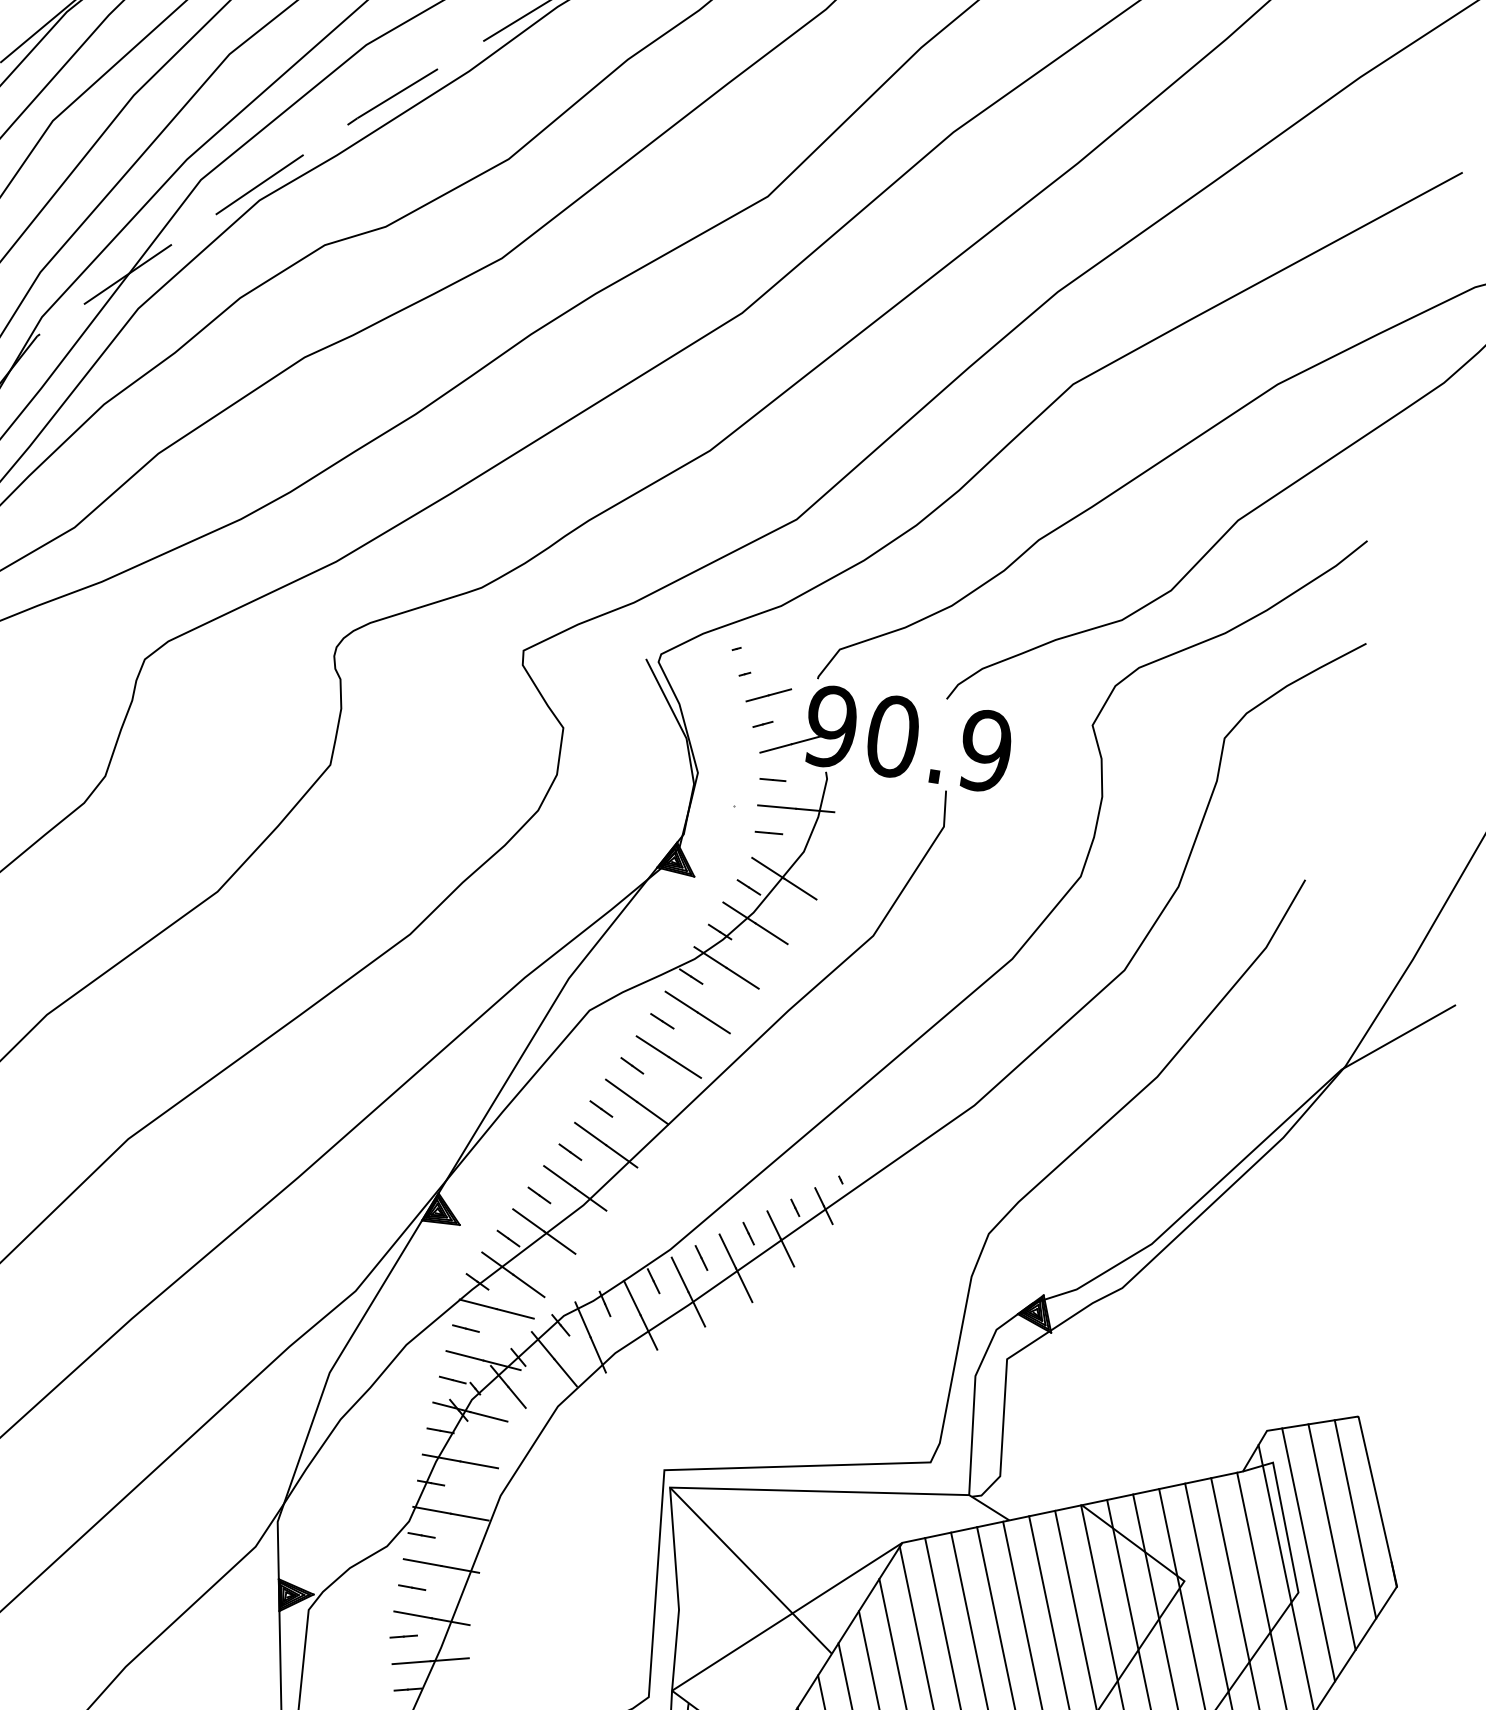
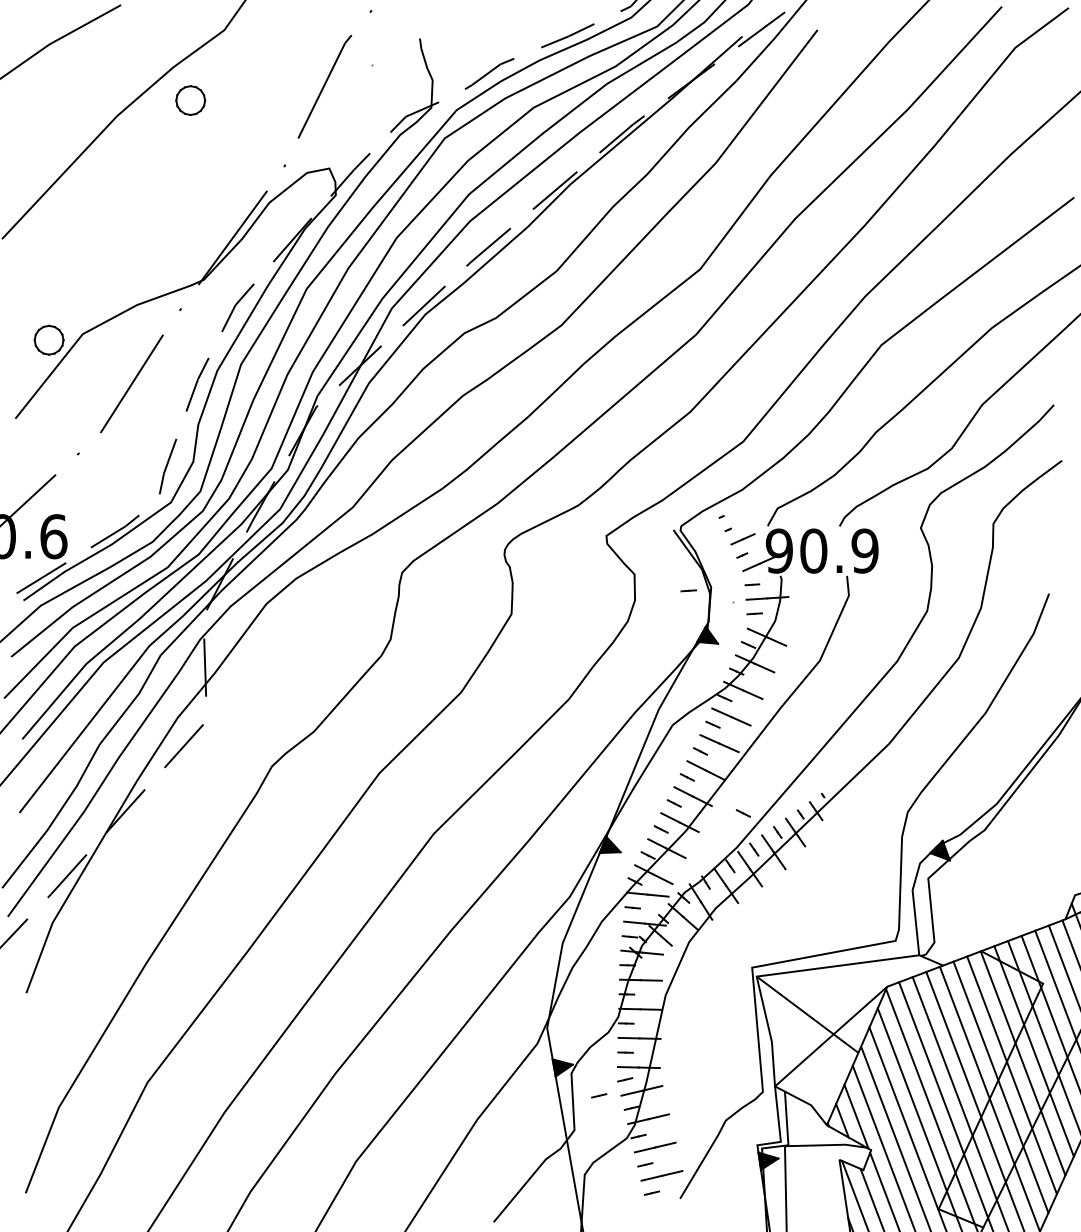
line: (656, 772) -> (688, 590), added
line: (690, 1189) -> (742, 813), added
line: (353, 1657) -> (599, 1095), added

